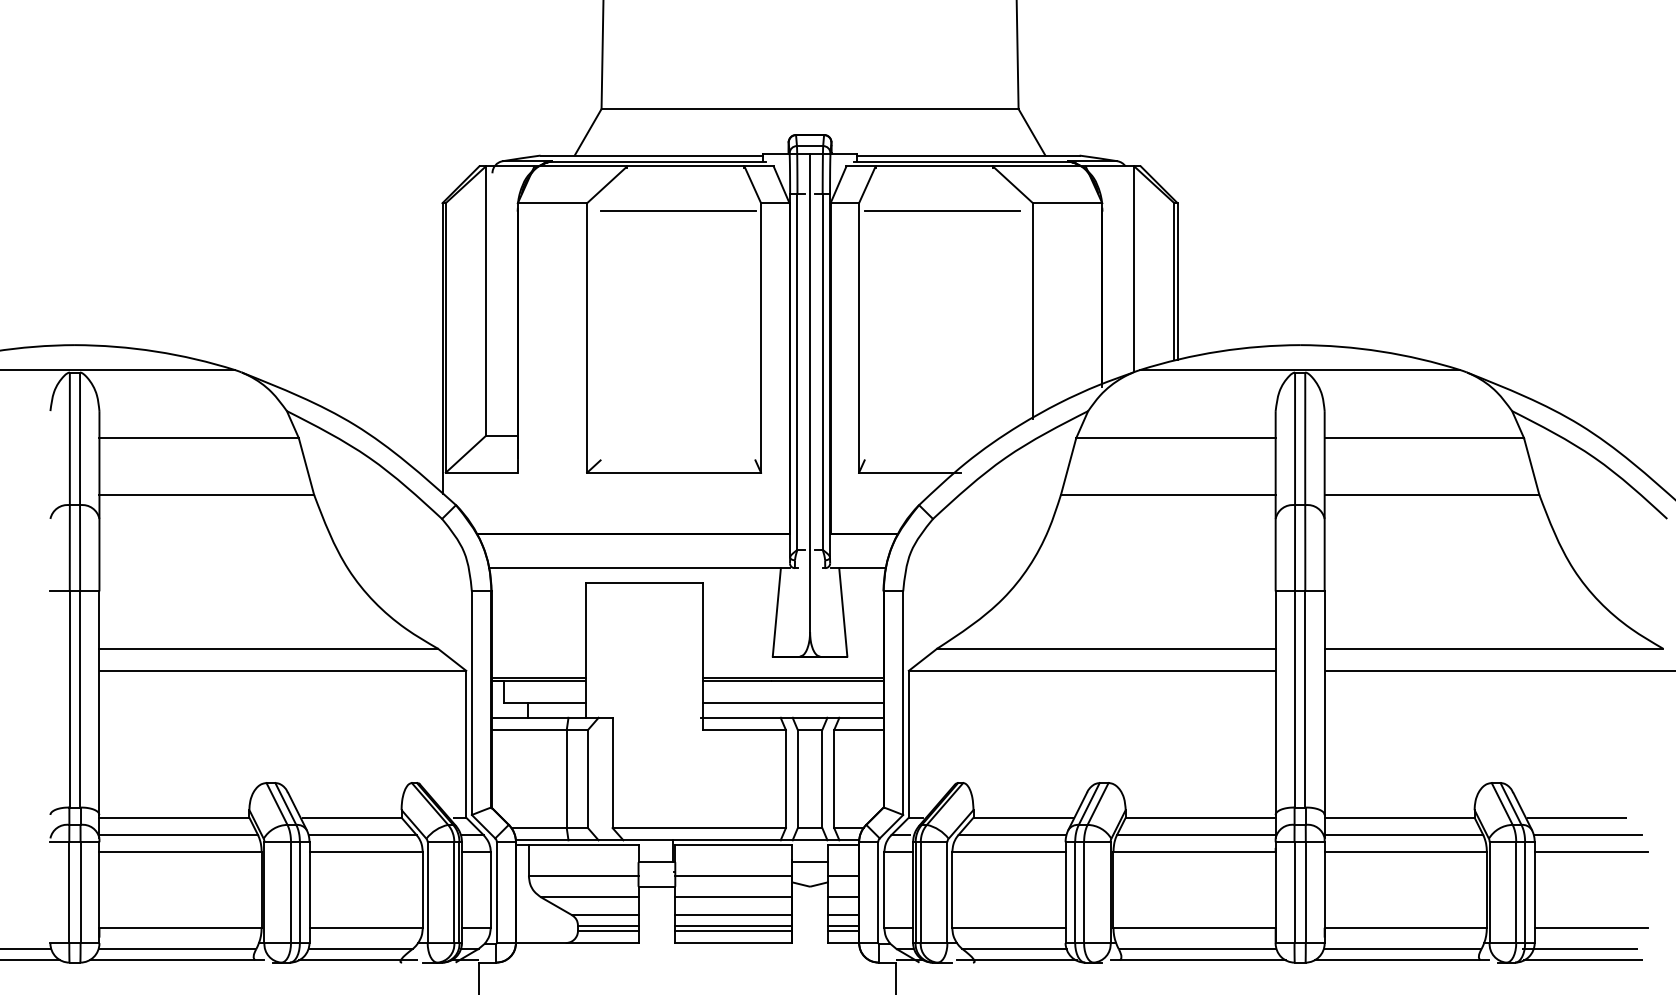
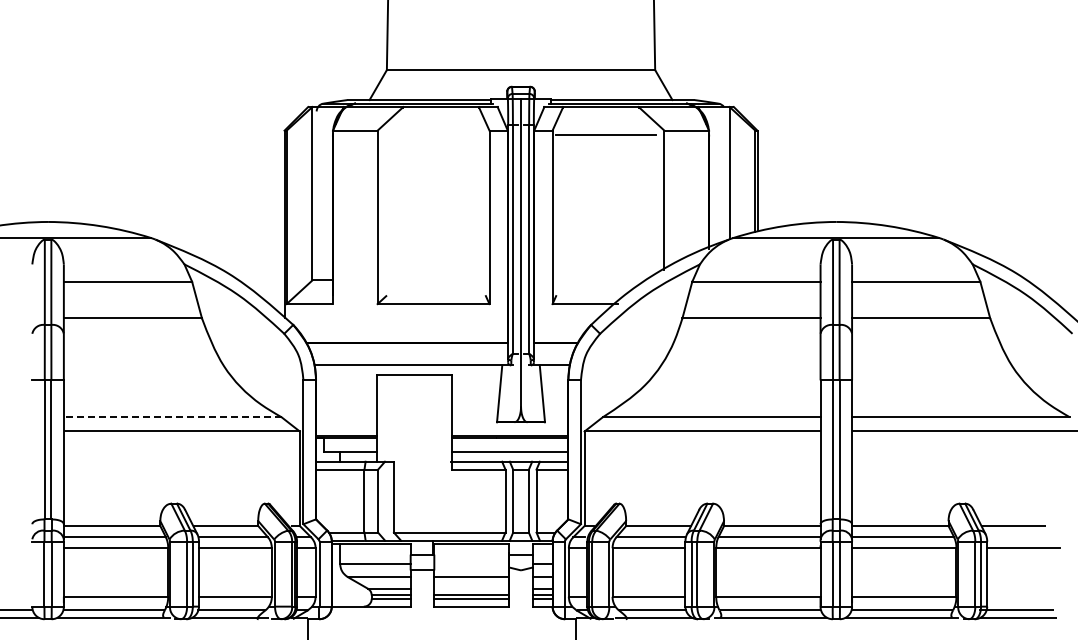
line: (677, 210) -> (435, 135), removed
line: (268, 649) -> (172, 417), solid -> dashed
line: (1587, 835) -> (1021, 537), removed
line: (733, 875) -> (471, 563), removed
line: (733, 914) -> (471, 588), removed
line: (1591, 927) -> (1023, 596), removed

